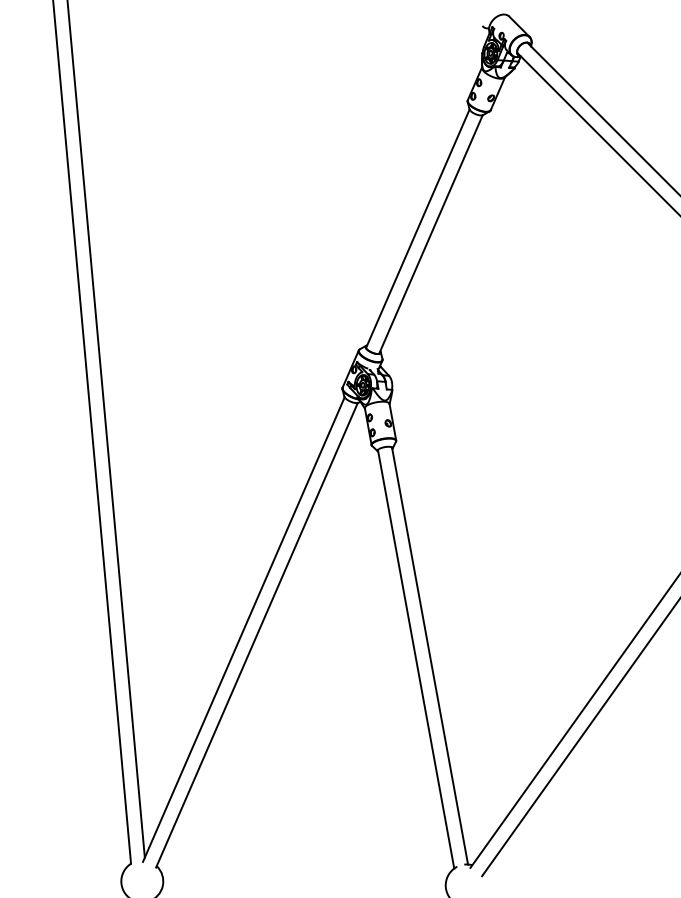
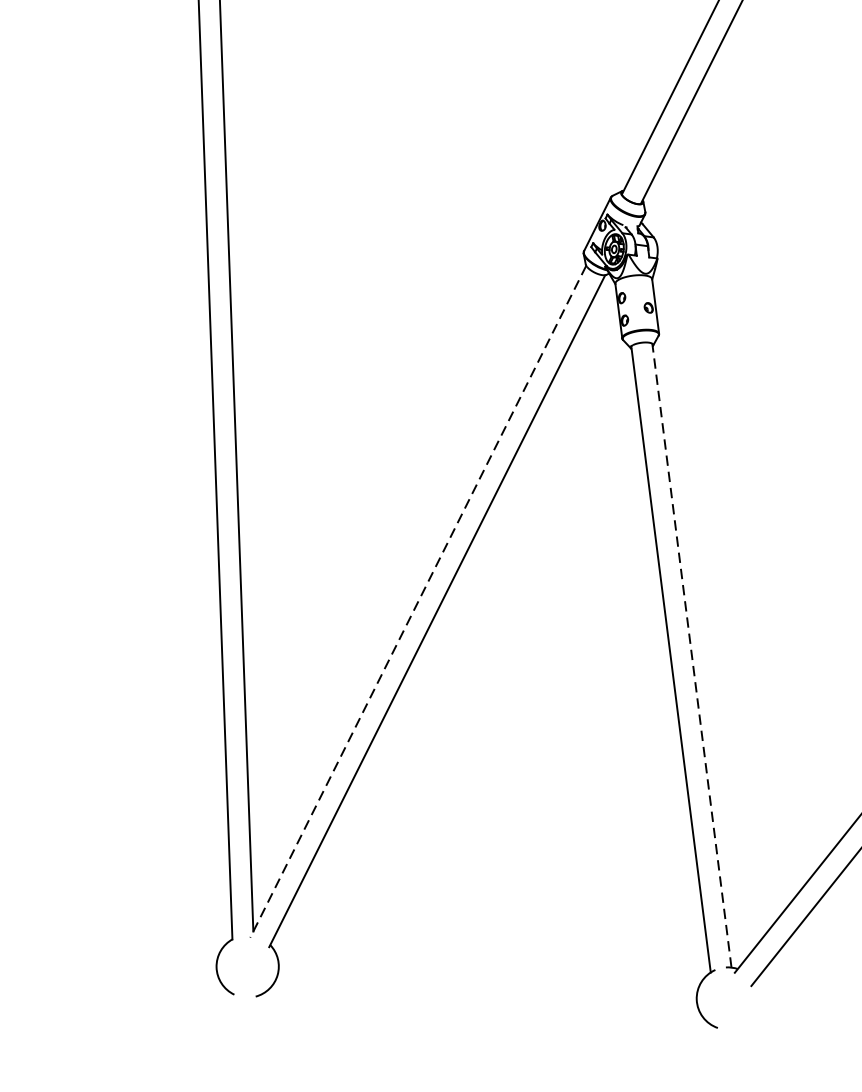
line: (243, 630) -> (417, 602), solid -> dashed
line: (429, 655) -> (691, 654), solid -> dashed

